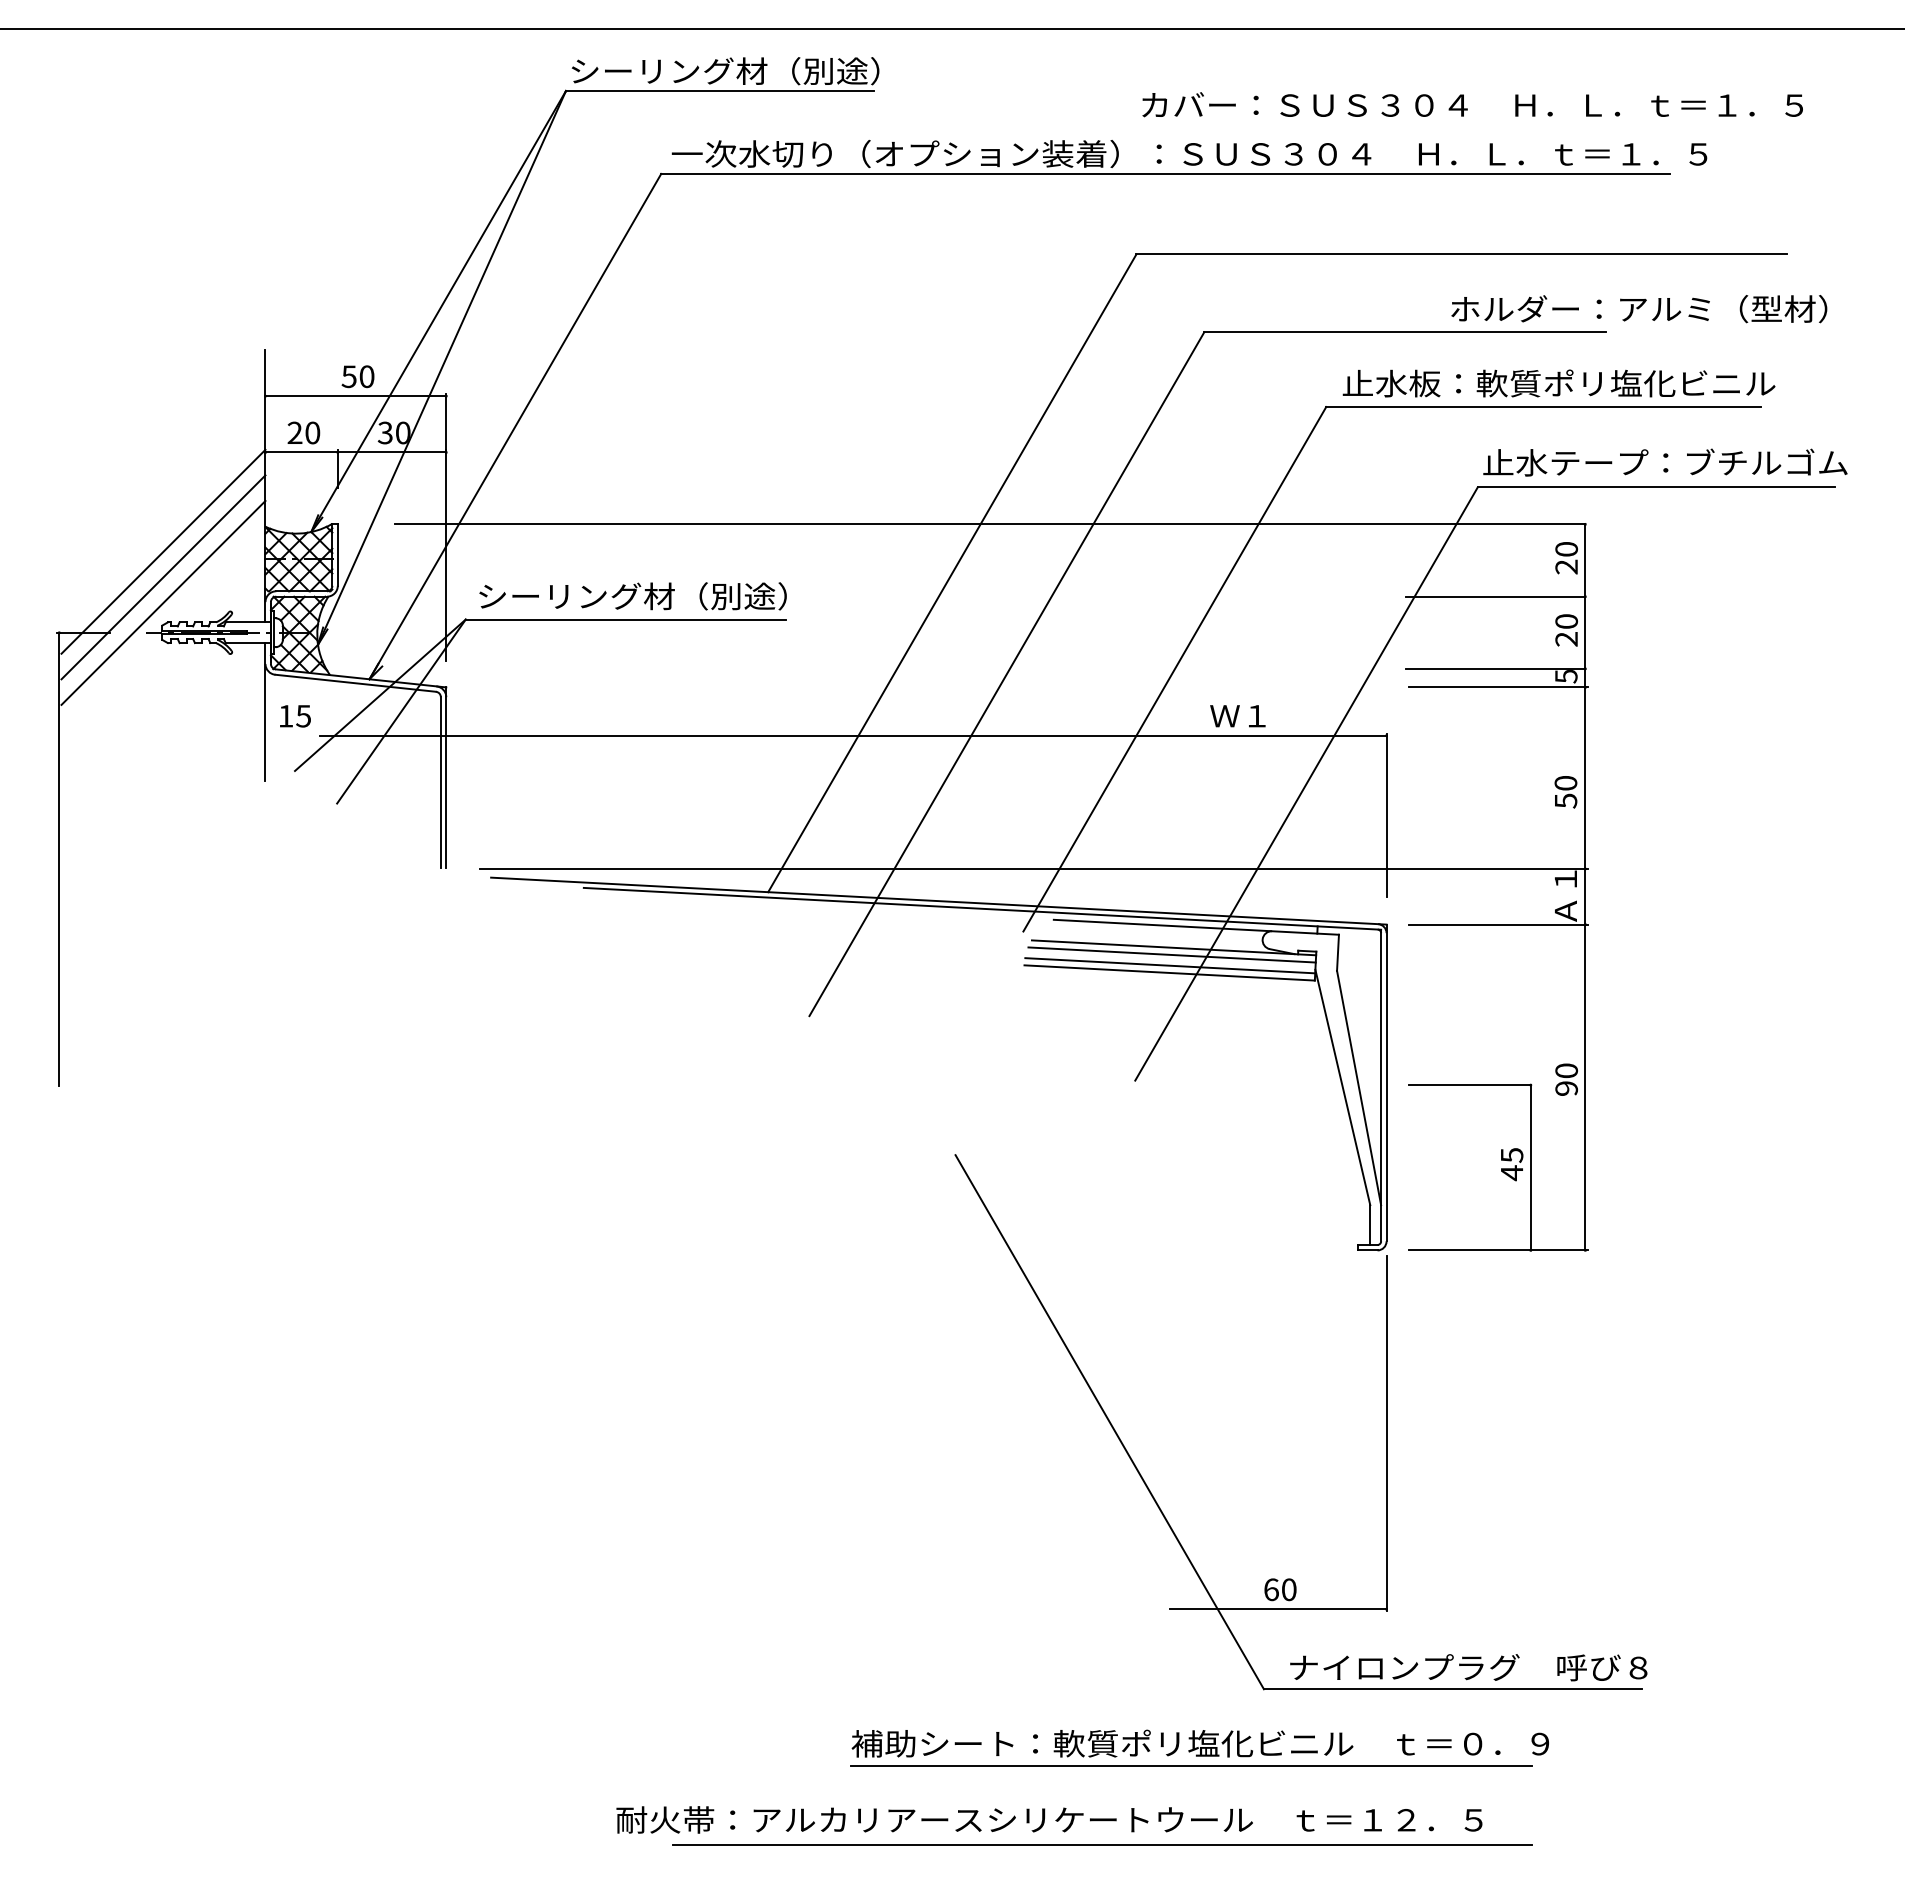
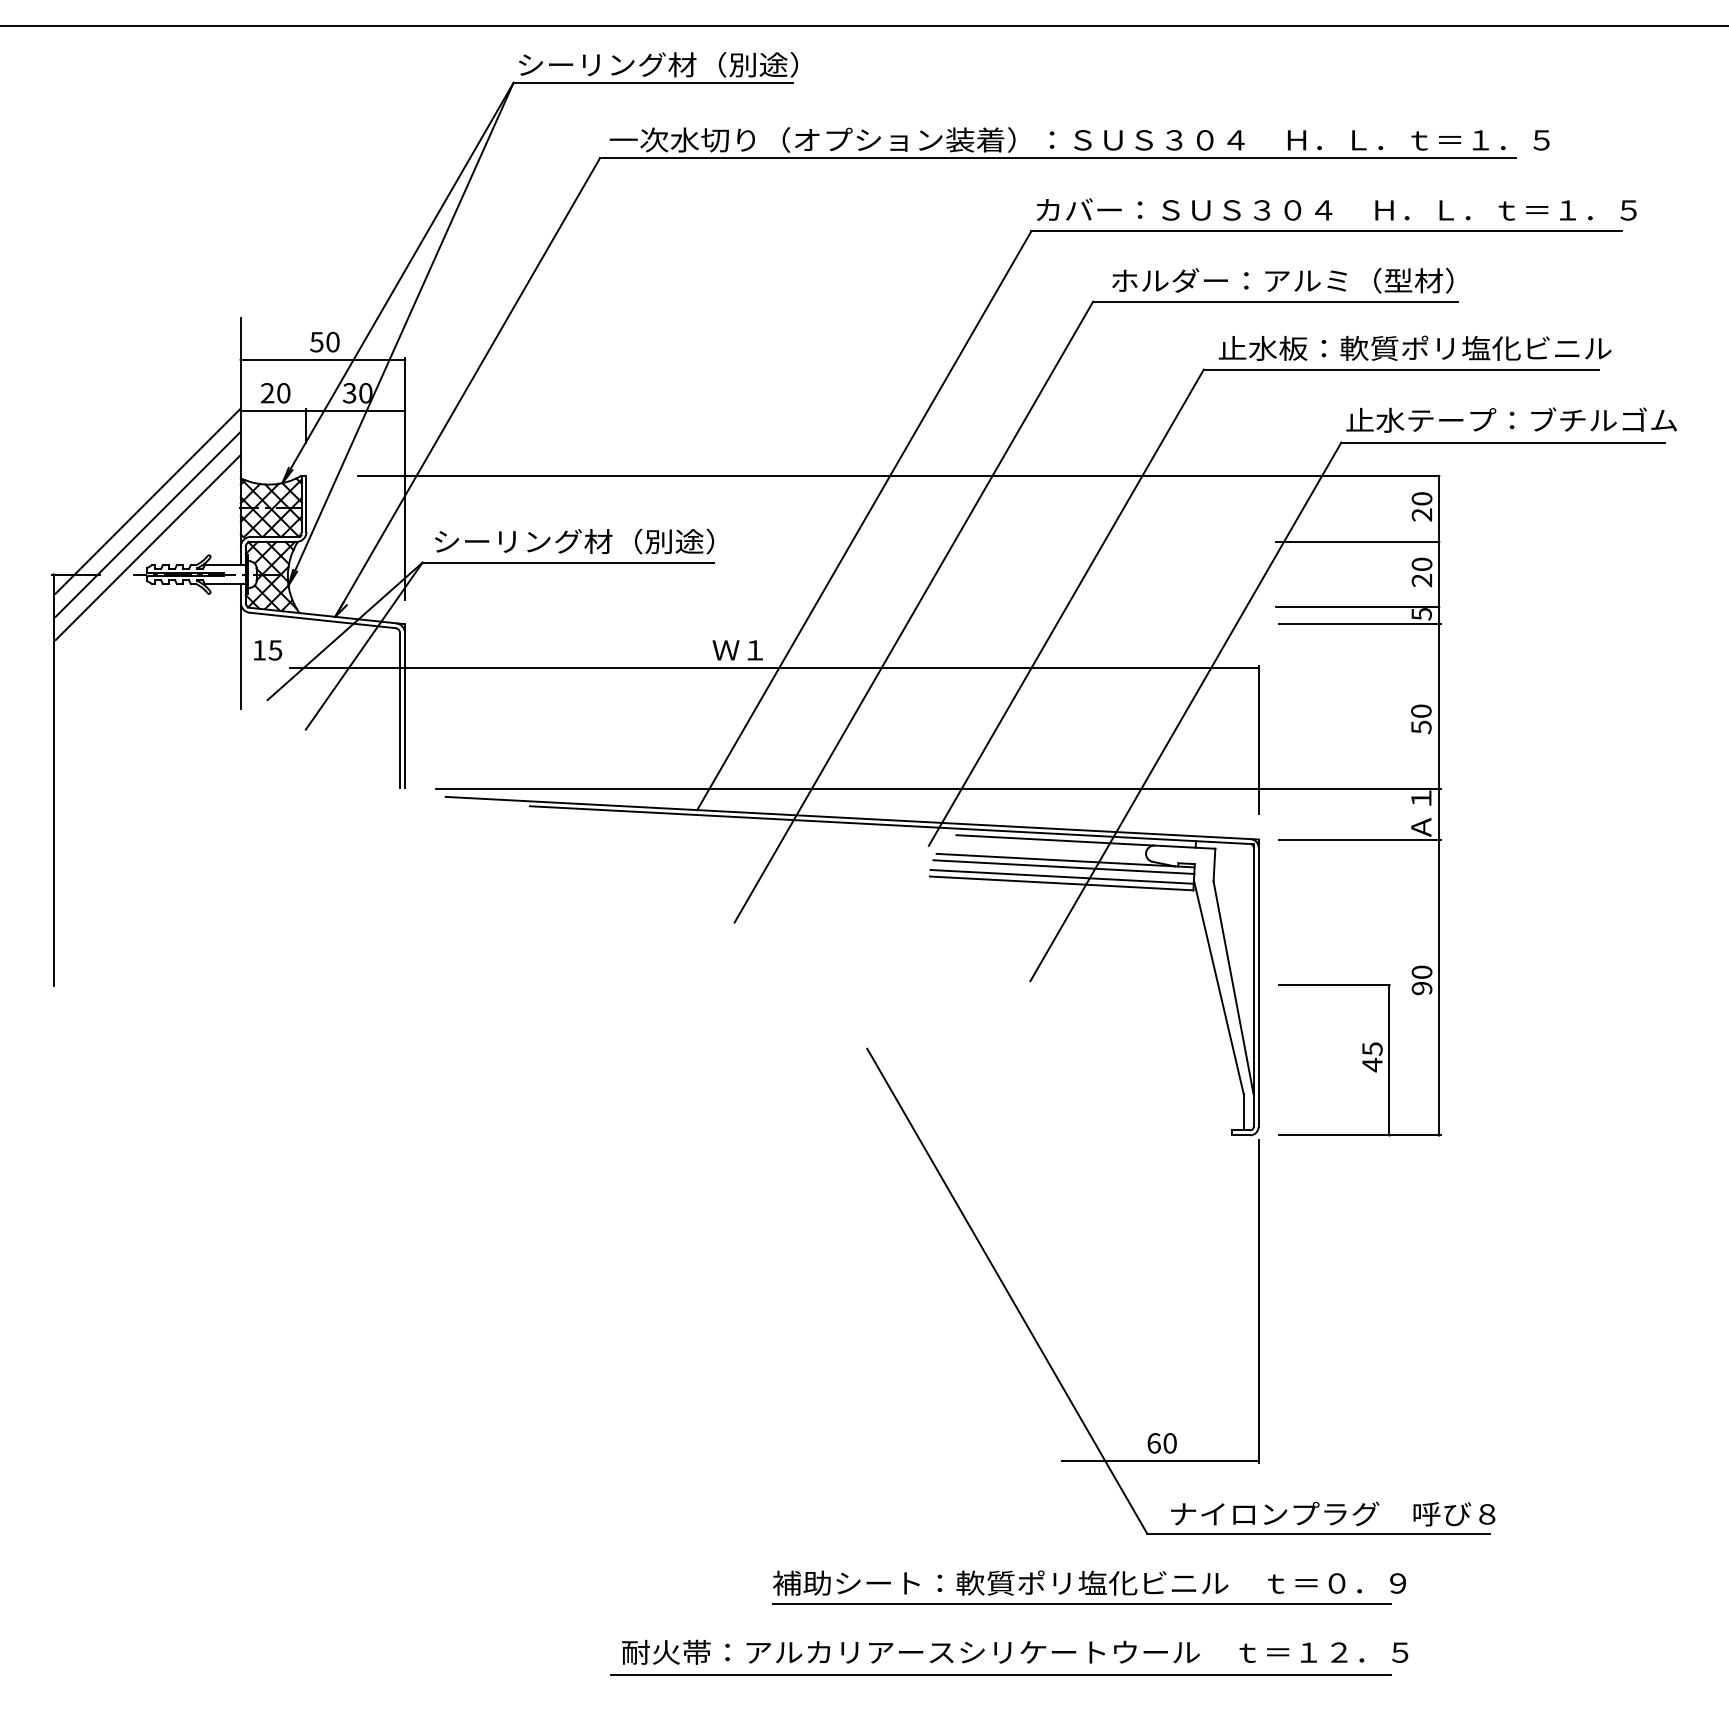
text: (1472, 104) -> (1336, 209), moved
text: (1639, 309) -> (1282, 281), moved
text: (1237, 716) -> (737, 650), moved
text: (1049, 1819) -> (1015, 1651), moved

